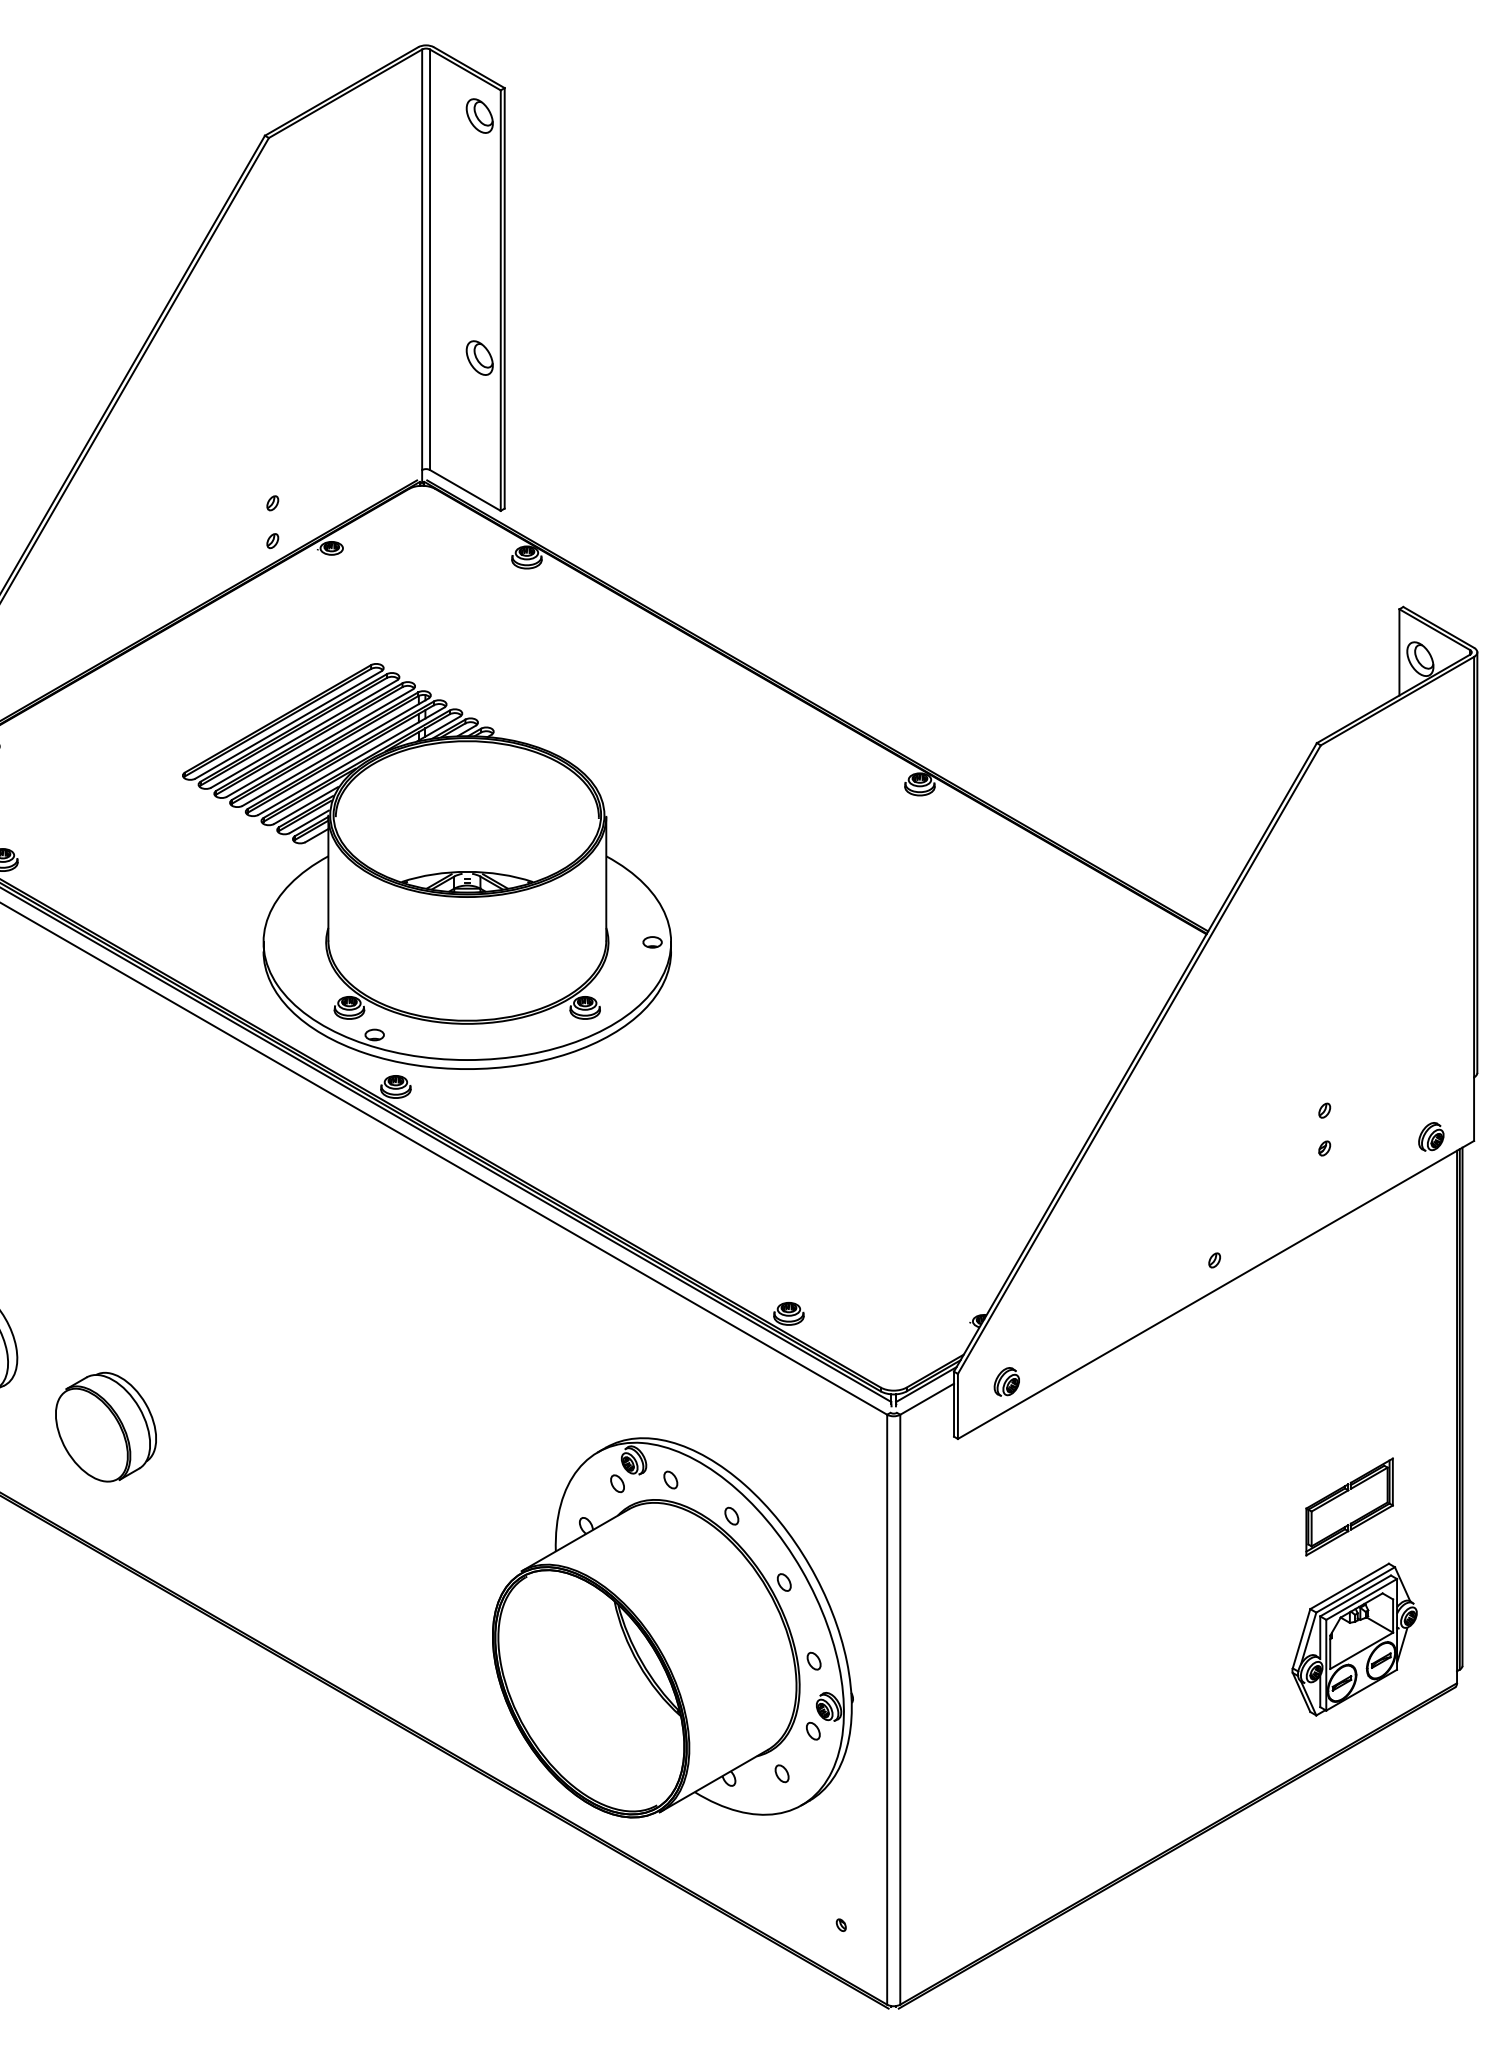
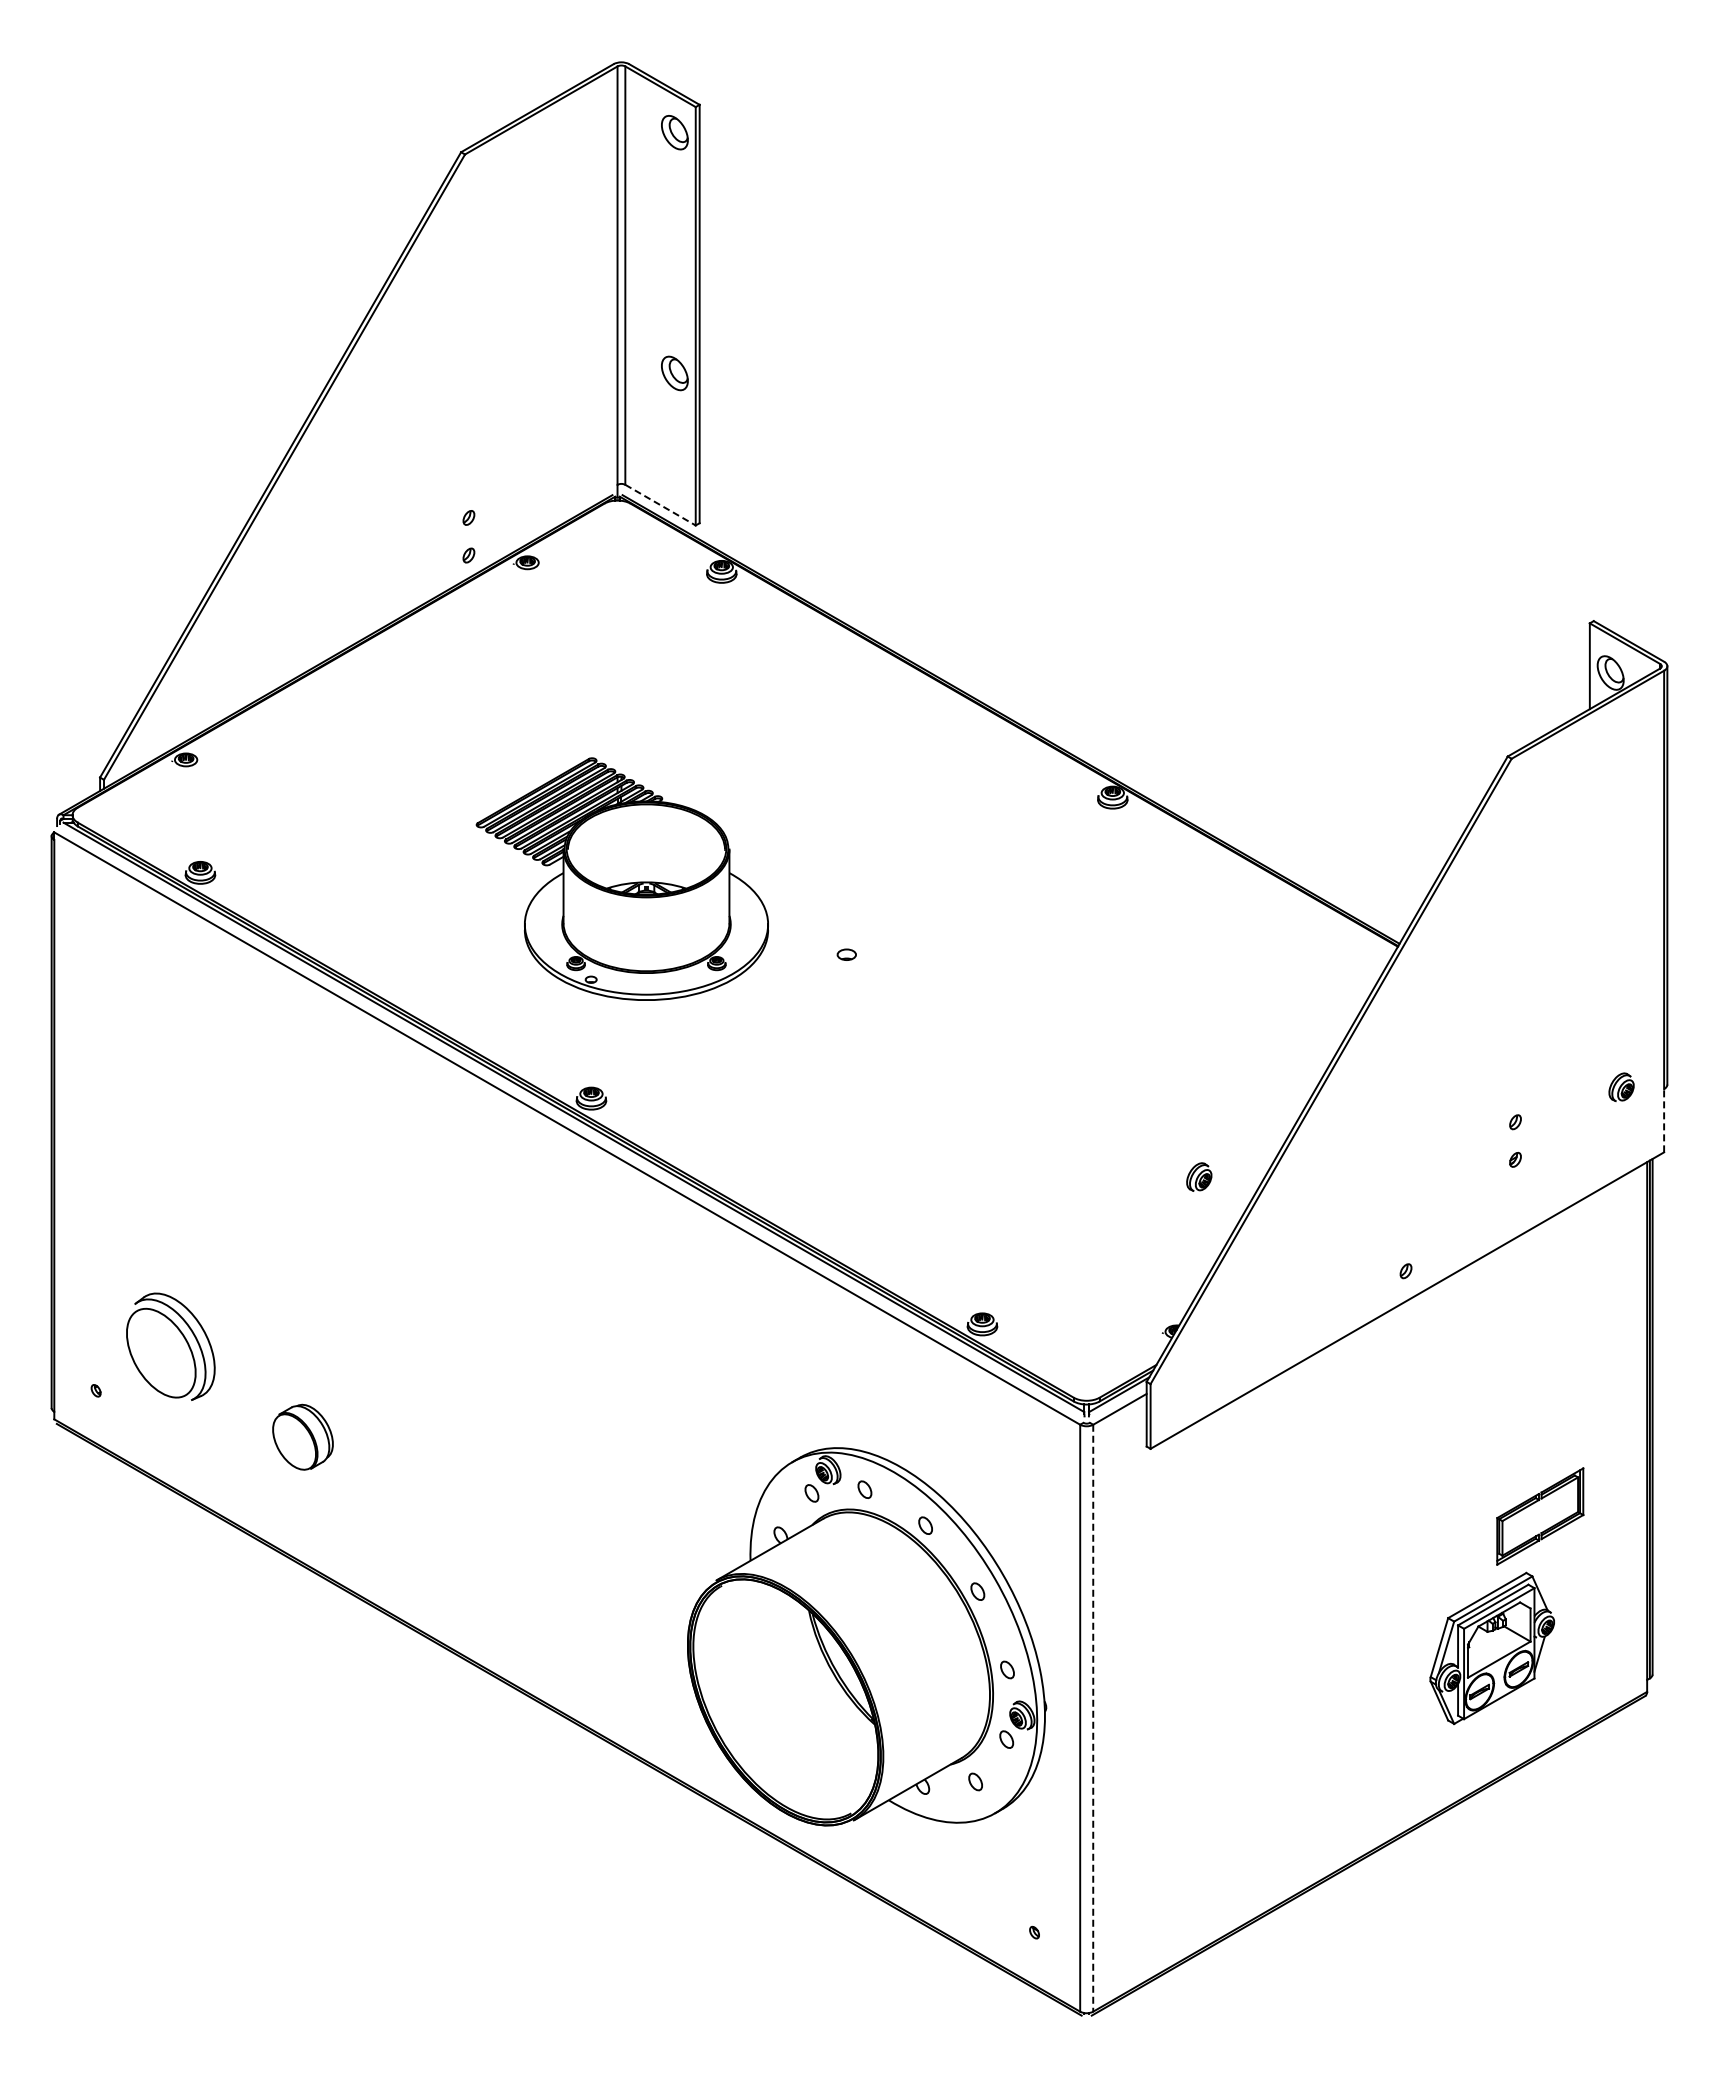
line: (465, 490) -> (660, 505), solid -> dashed
part: (427, 865) -> (622, 878), size x0.6
line: (1474, 1108) -> (1664, 1120), solid -> dashed
part: (1431, 1136) -> (1621, 1086), moved
part: (1007, 1381) -> (1199, 1176), moved
part: (105, 1427) -> (302, 1437), size x0.6
part: (1353, 1638) -> (1491, 1647), moved
line: (900, 1709) -> (1093, 1718), solid -> dashed

